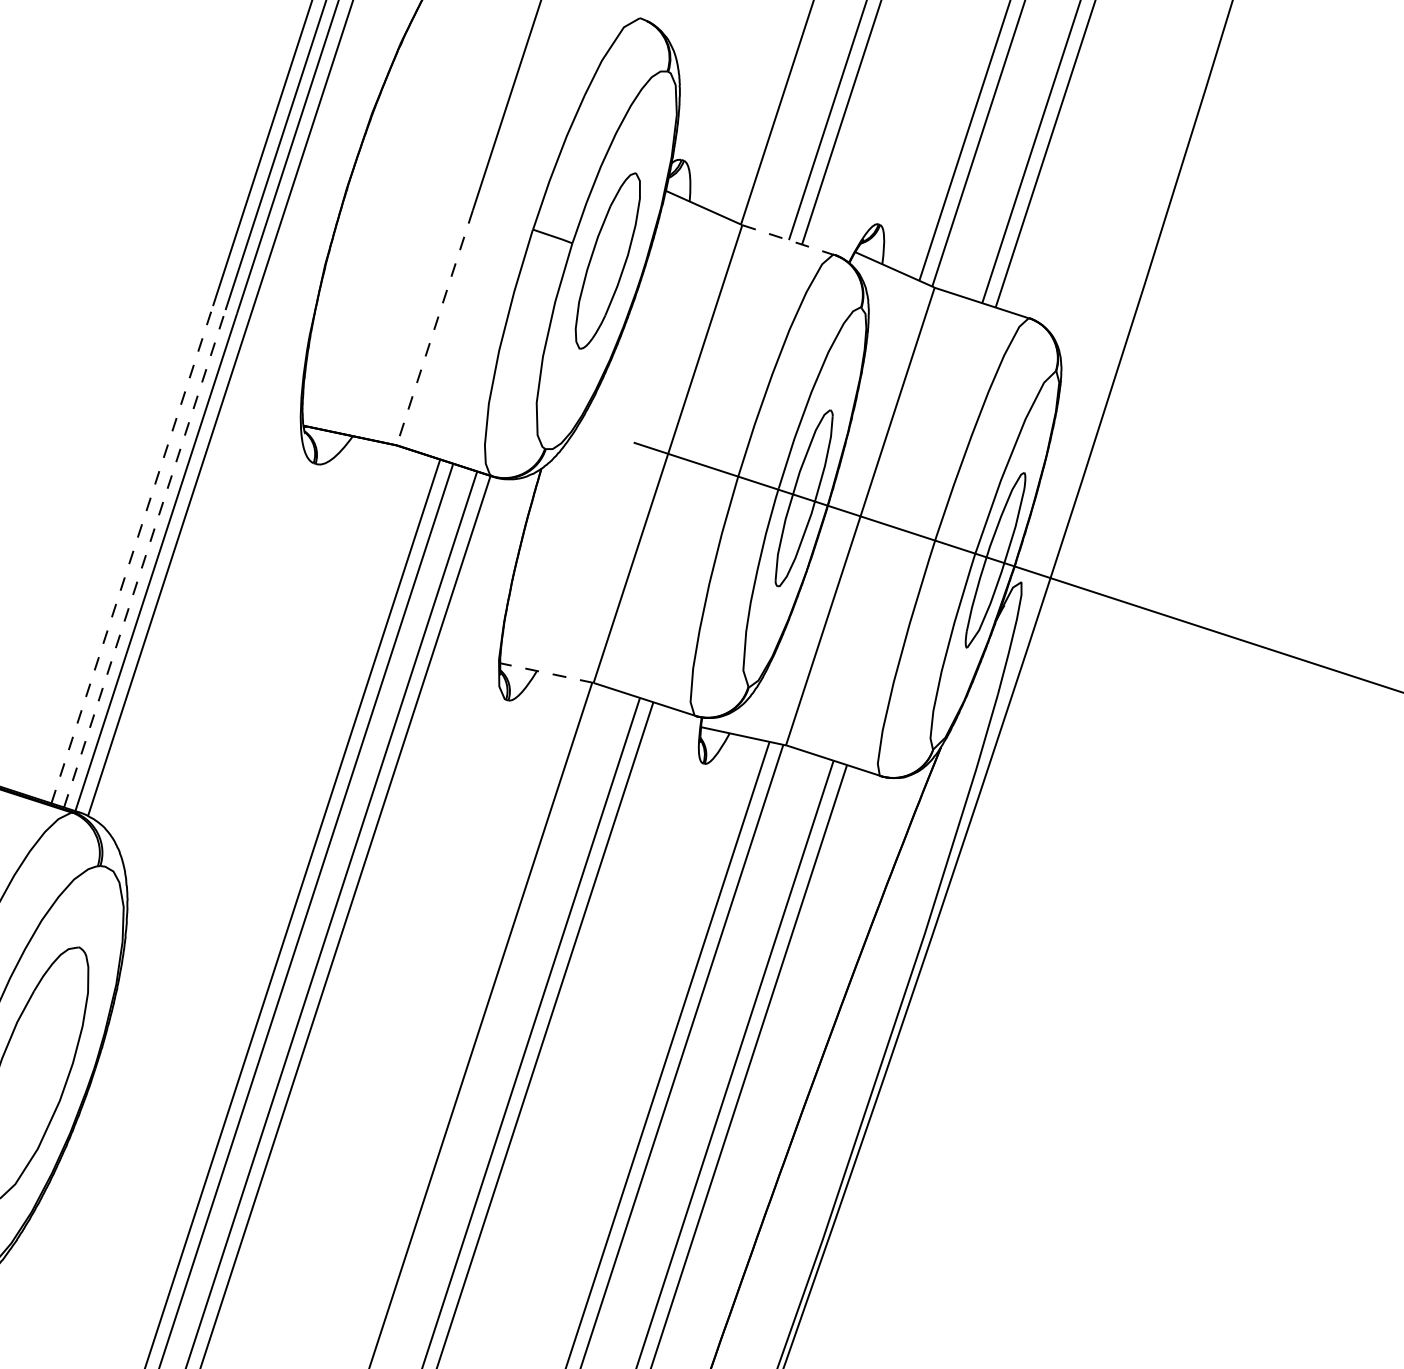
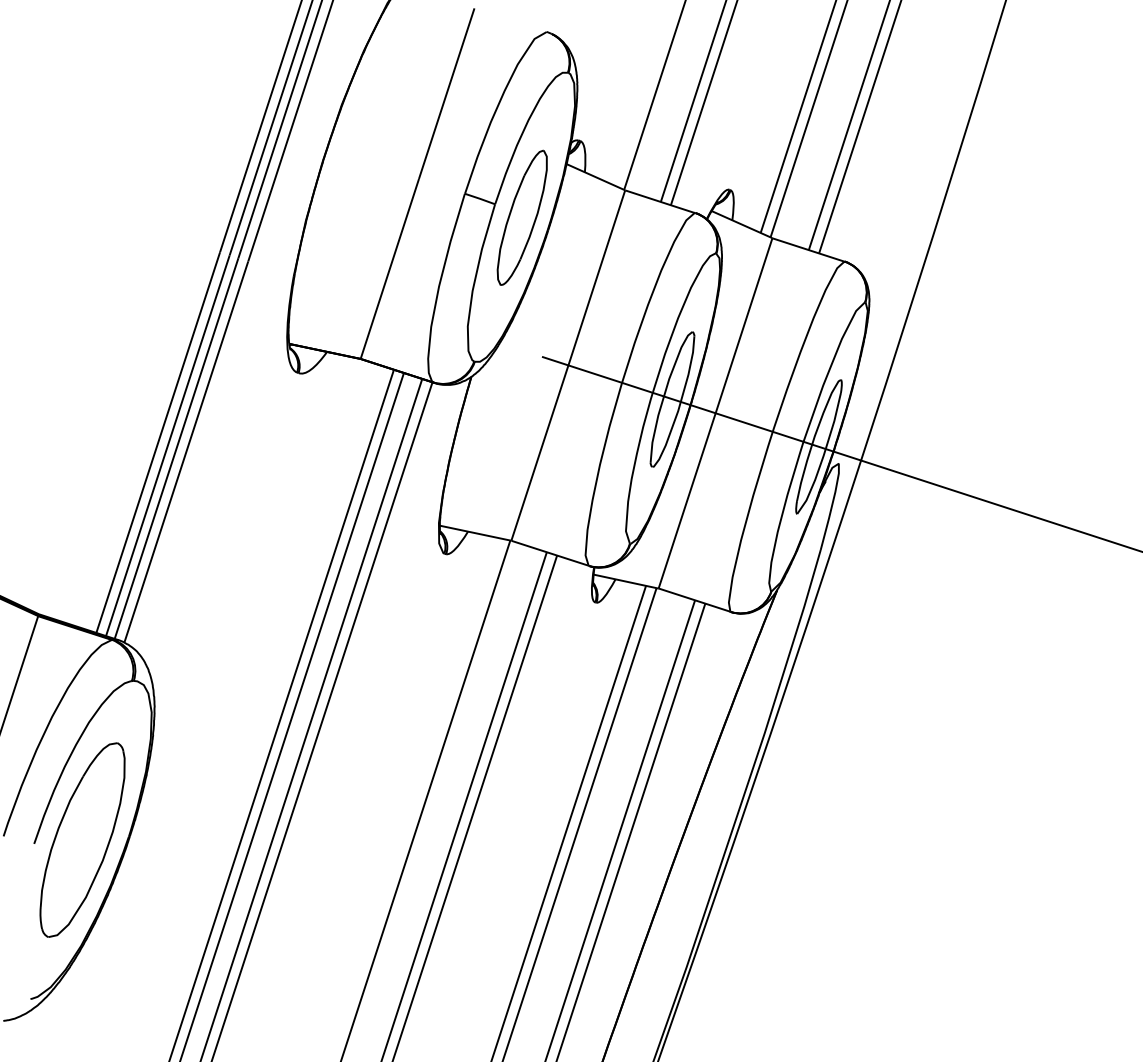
line: (788, 239) -> (660, 201), dashed -> solid
line: (434, 327) -> (389, 268), dashed -> solid
line: (132, 554) -> (158, 442), dashed -> solid
line: (145, 558) -> (168, 445), dashed -> solid
line: (546, 673) -> (475, 533), dashed -> solid

